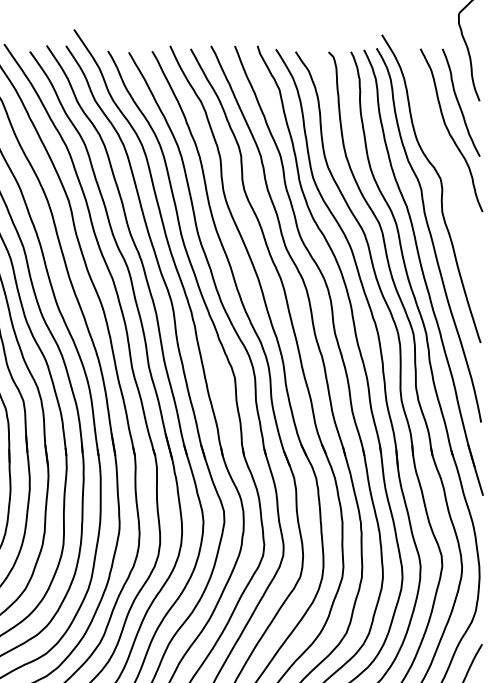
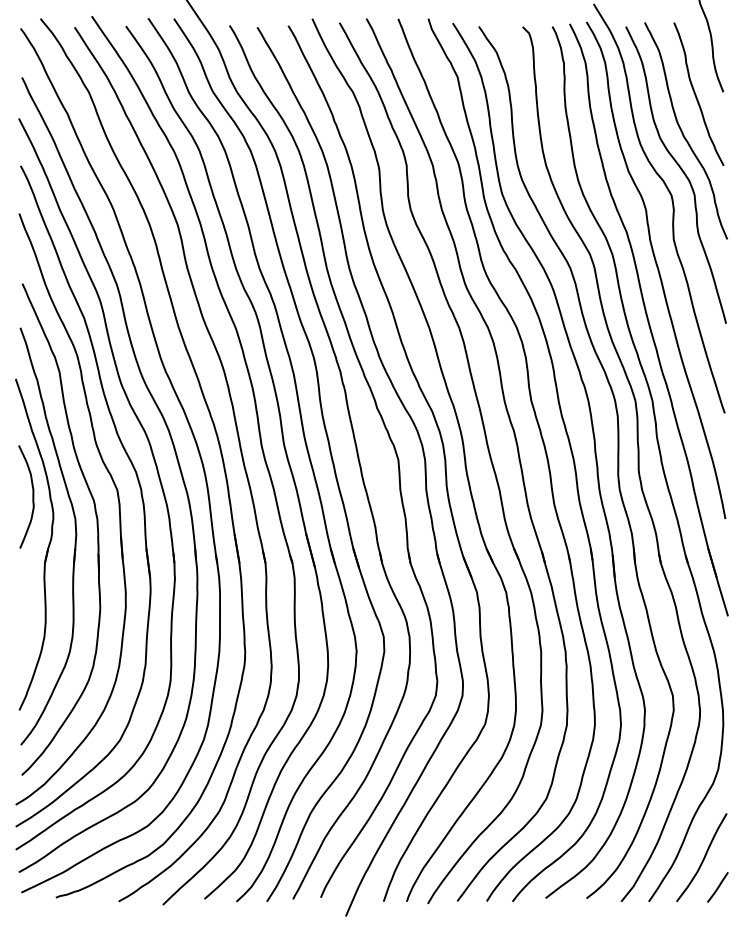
curve: (447, 159) -> (680, 169), added

